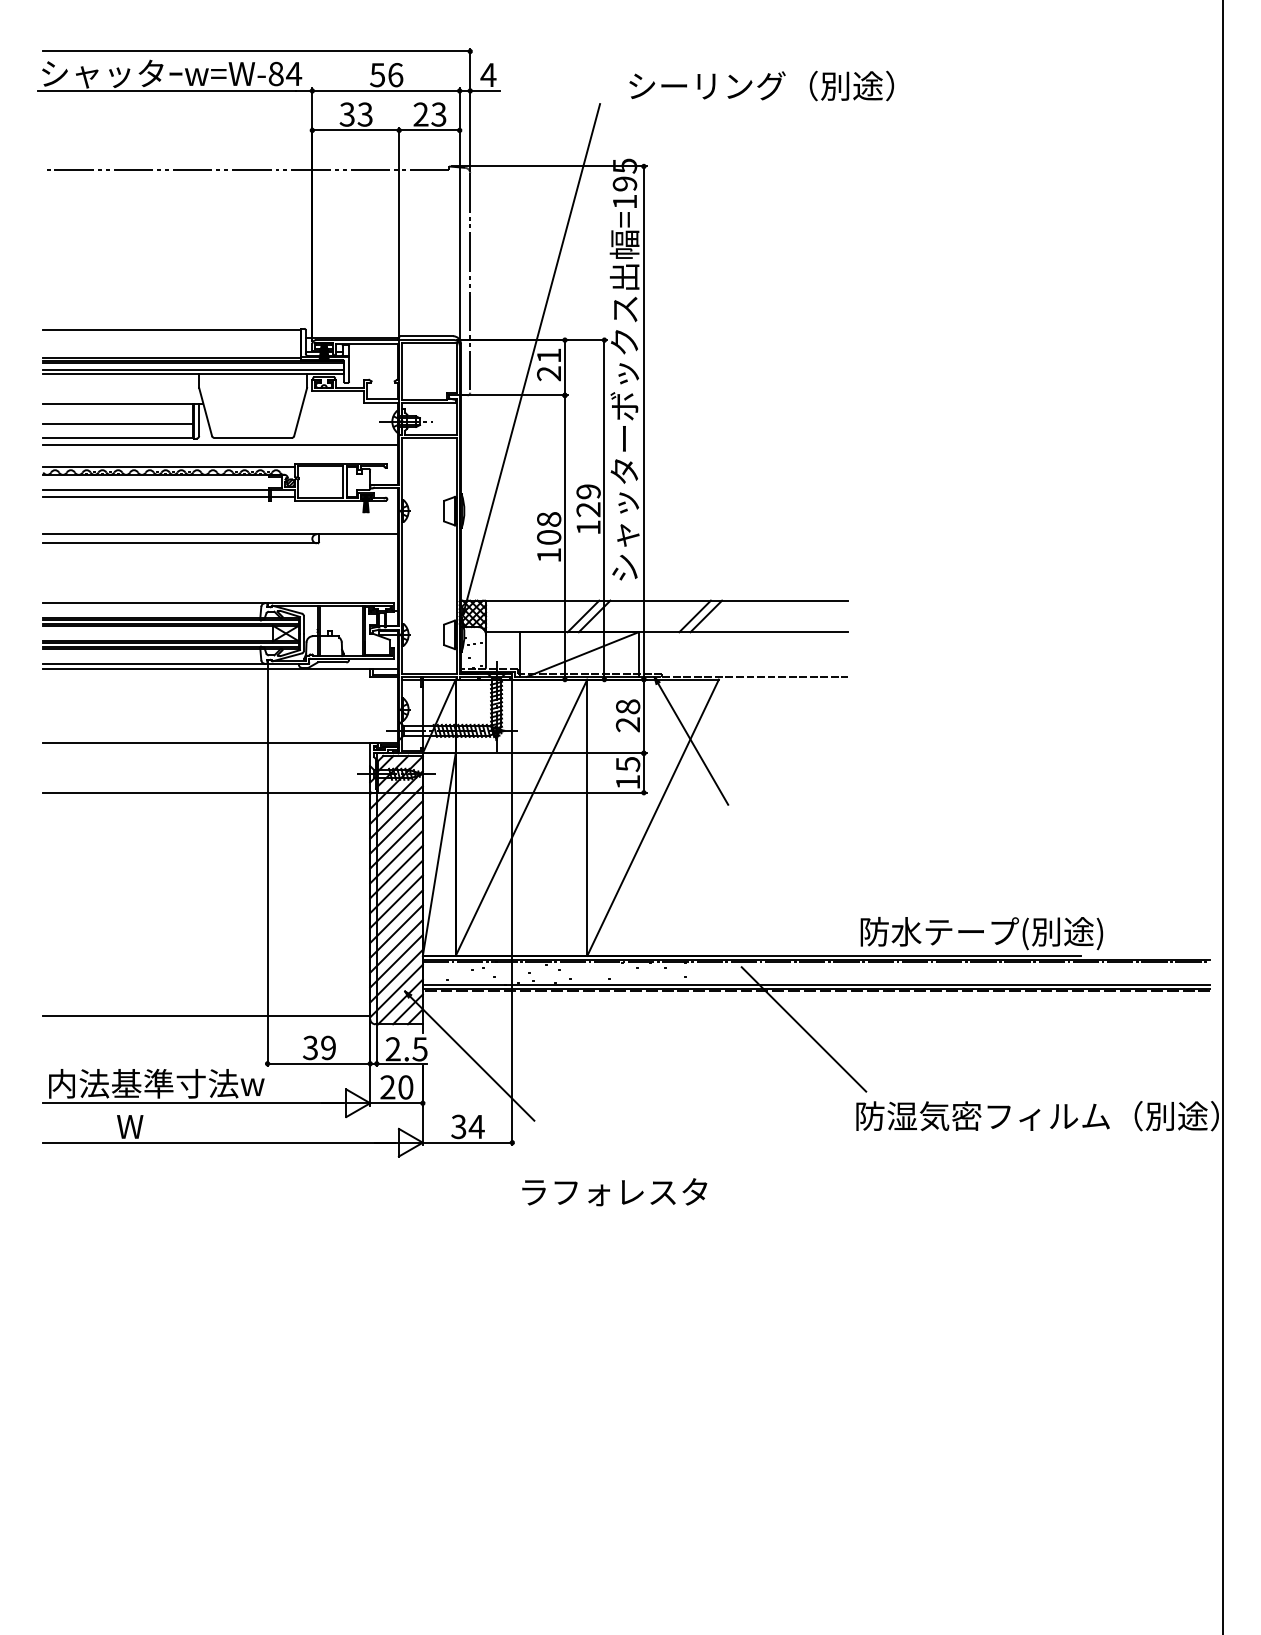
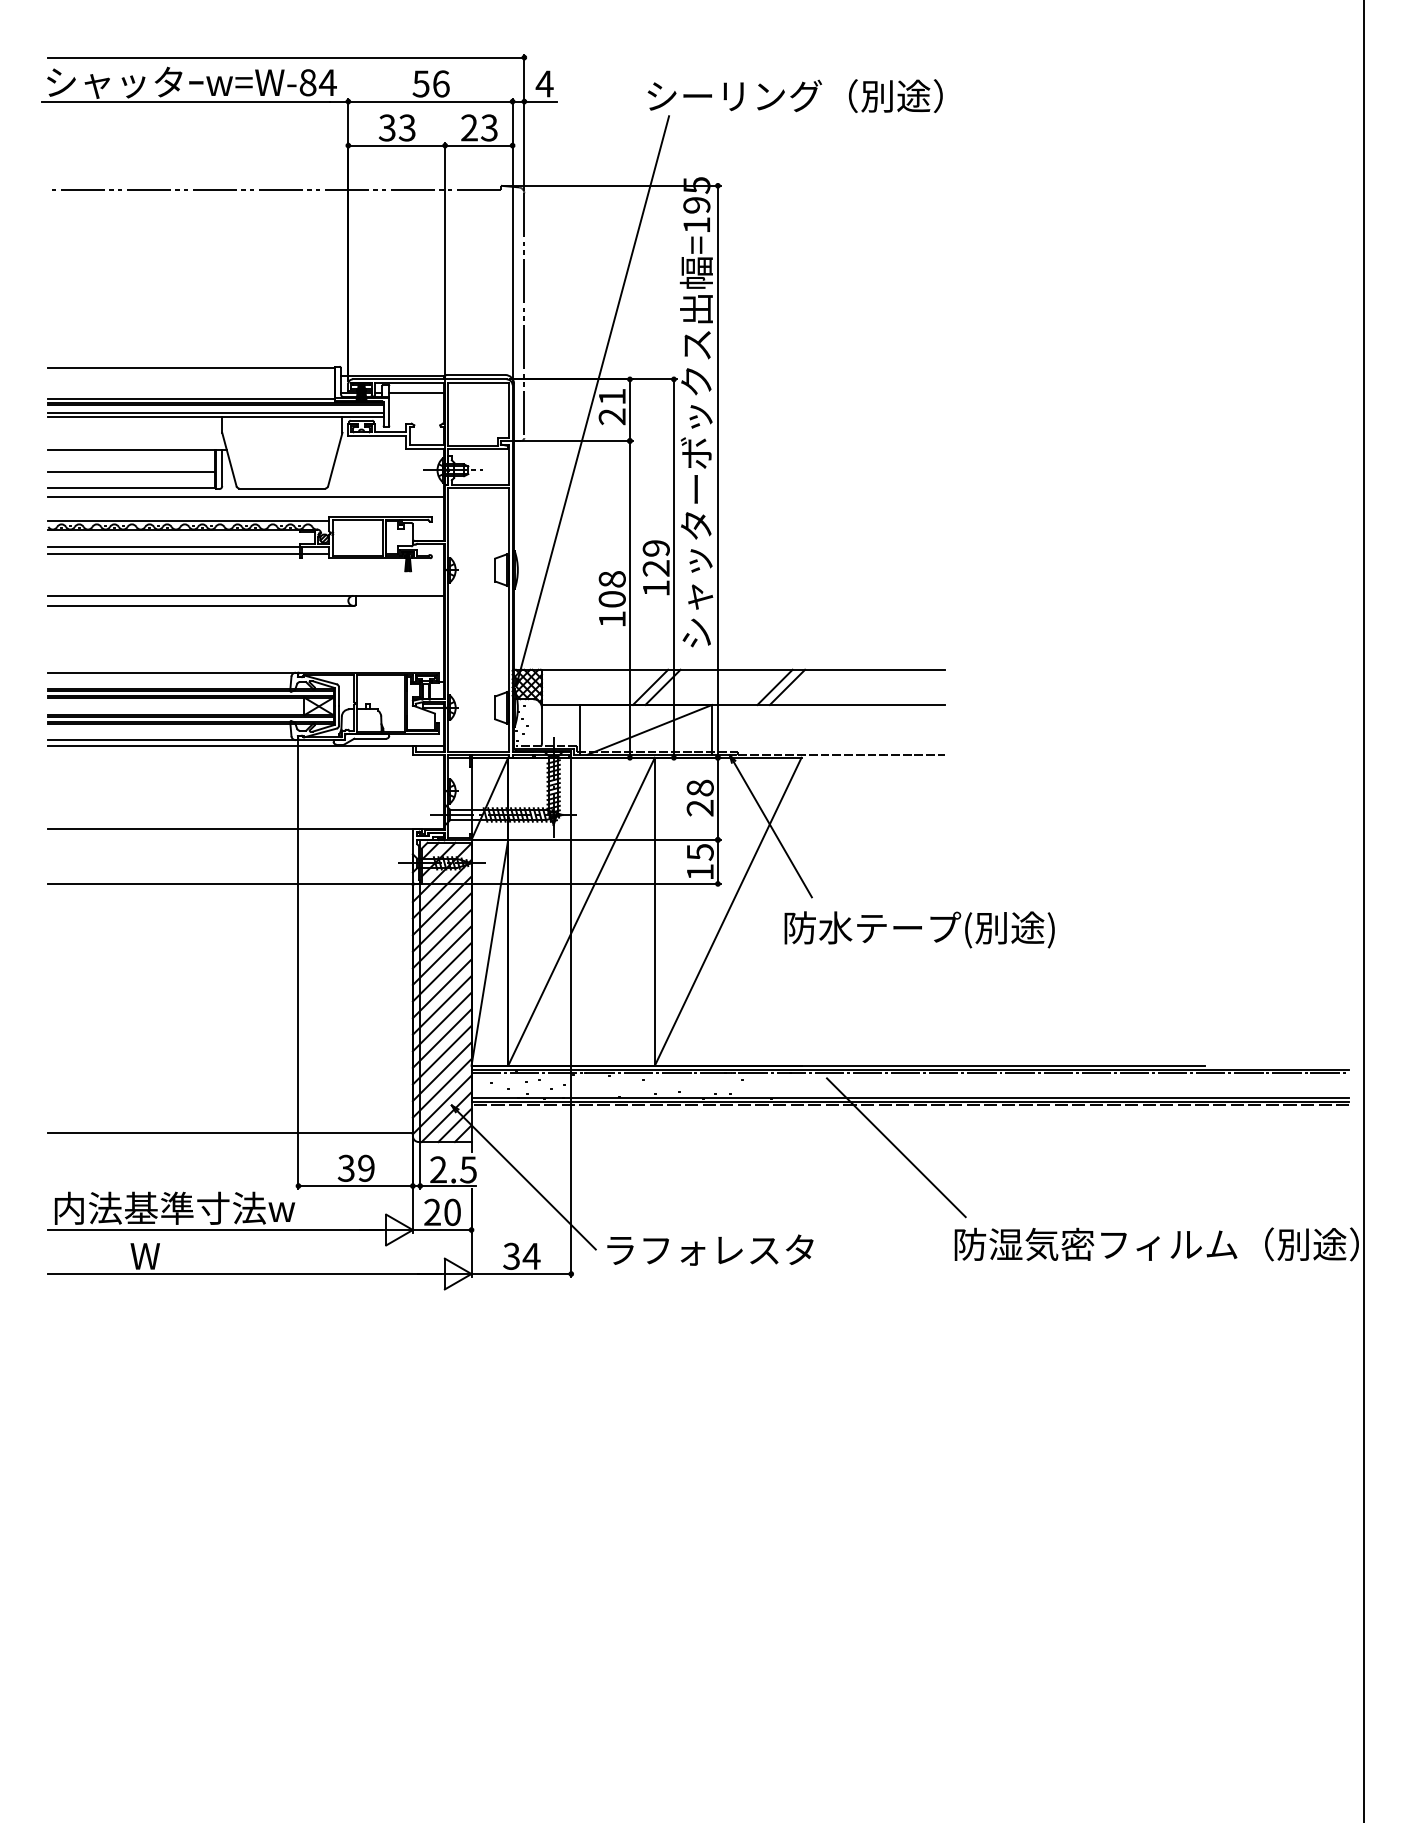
text: (761, 85) -> (794, 95), moved
line: (373, 351) -> (416, 392), added
text: (981, 933) -> (919, 929), moved
text: (614, 1191) -> (710, 1249), moved

